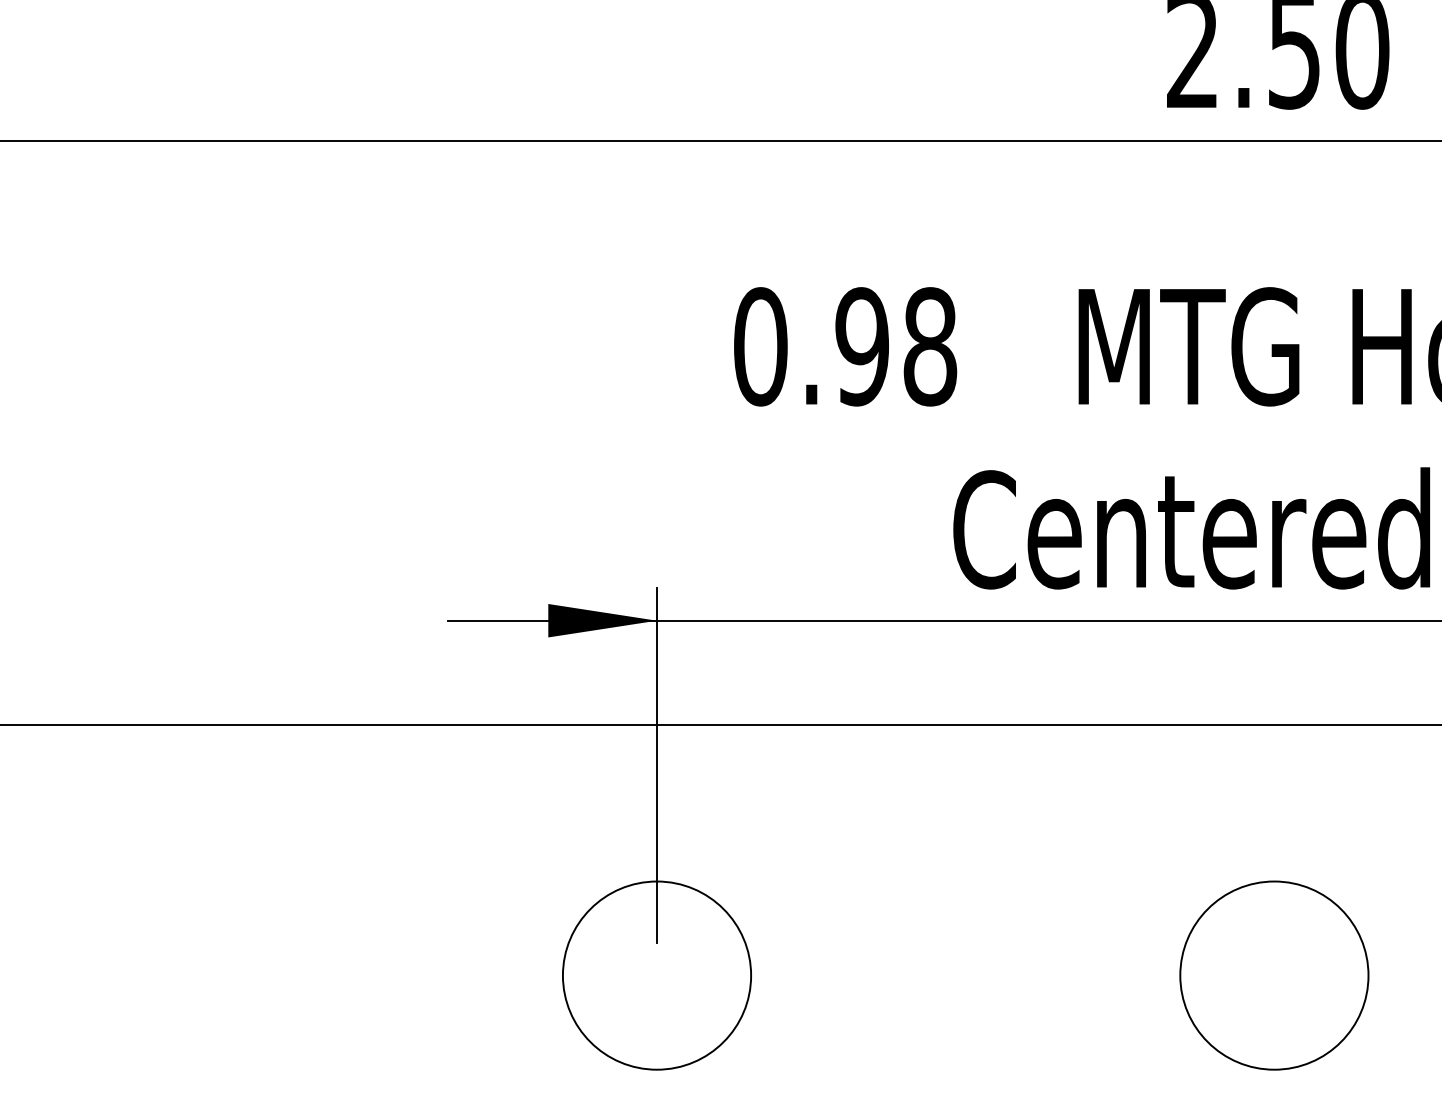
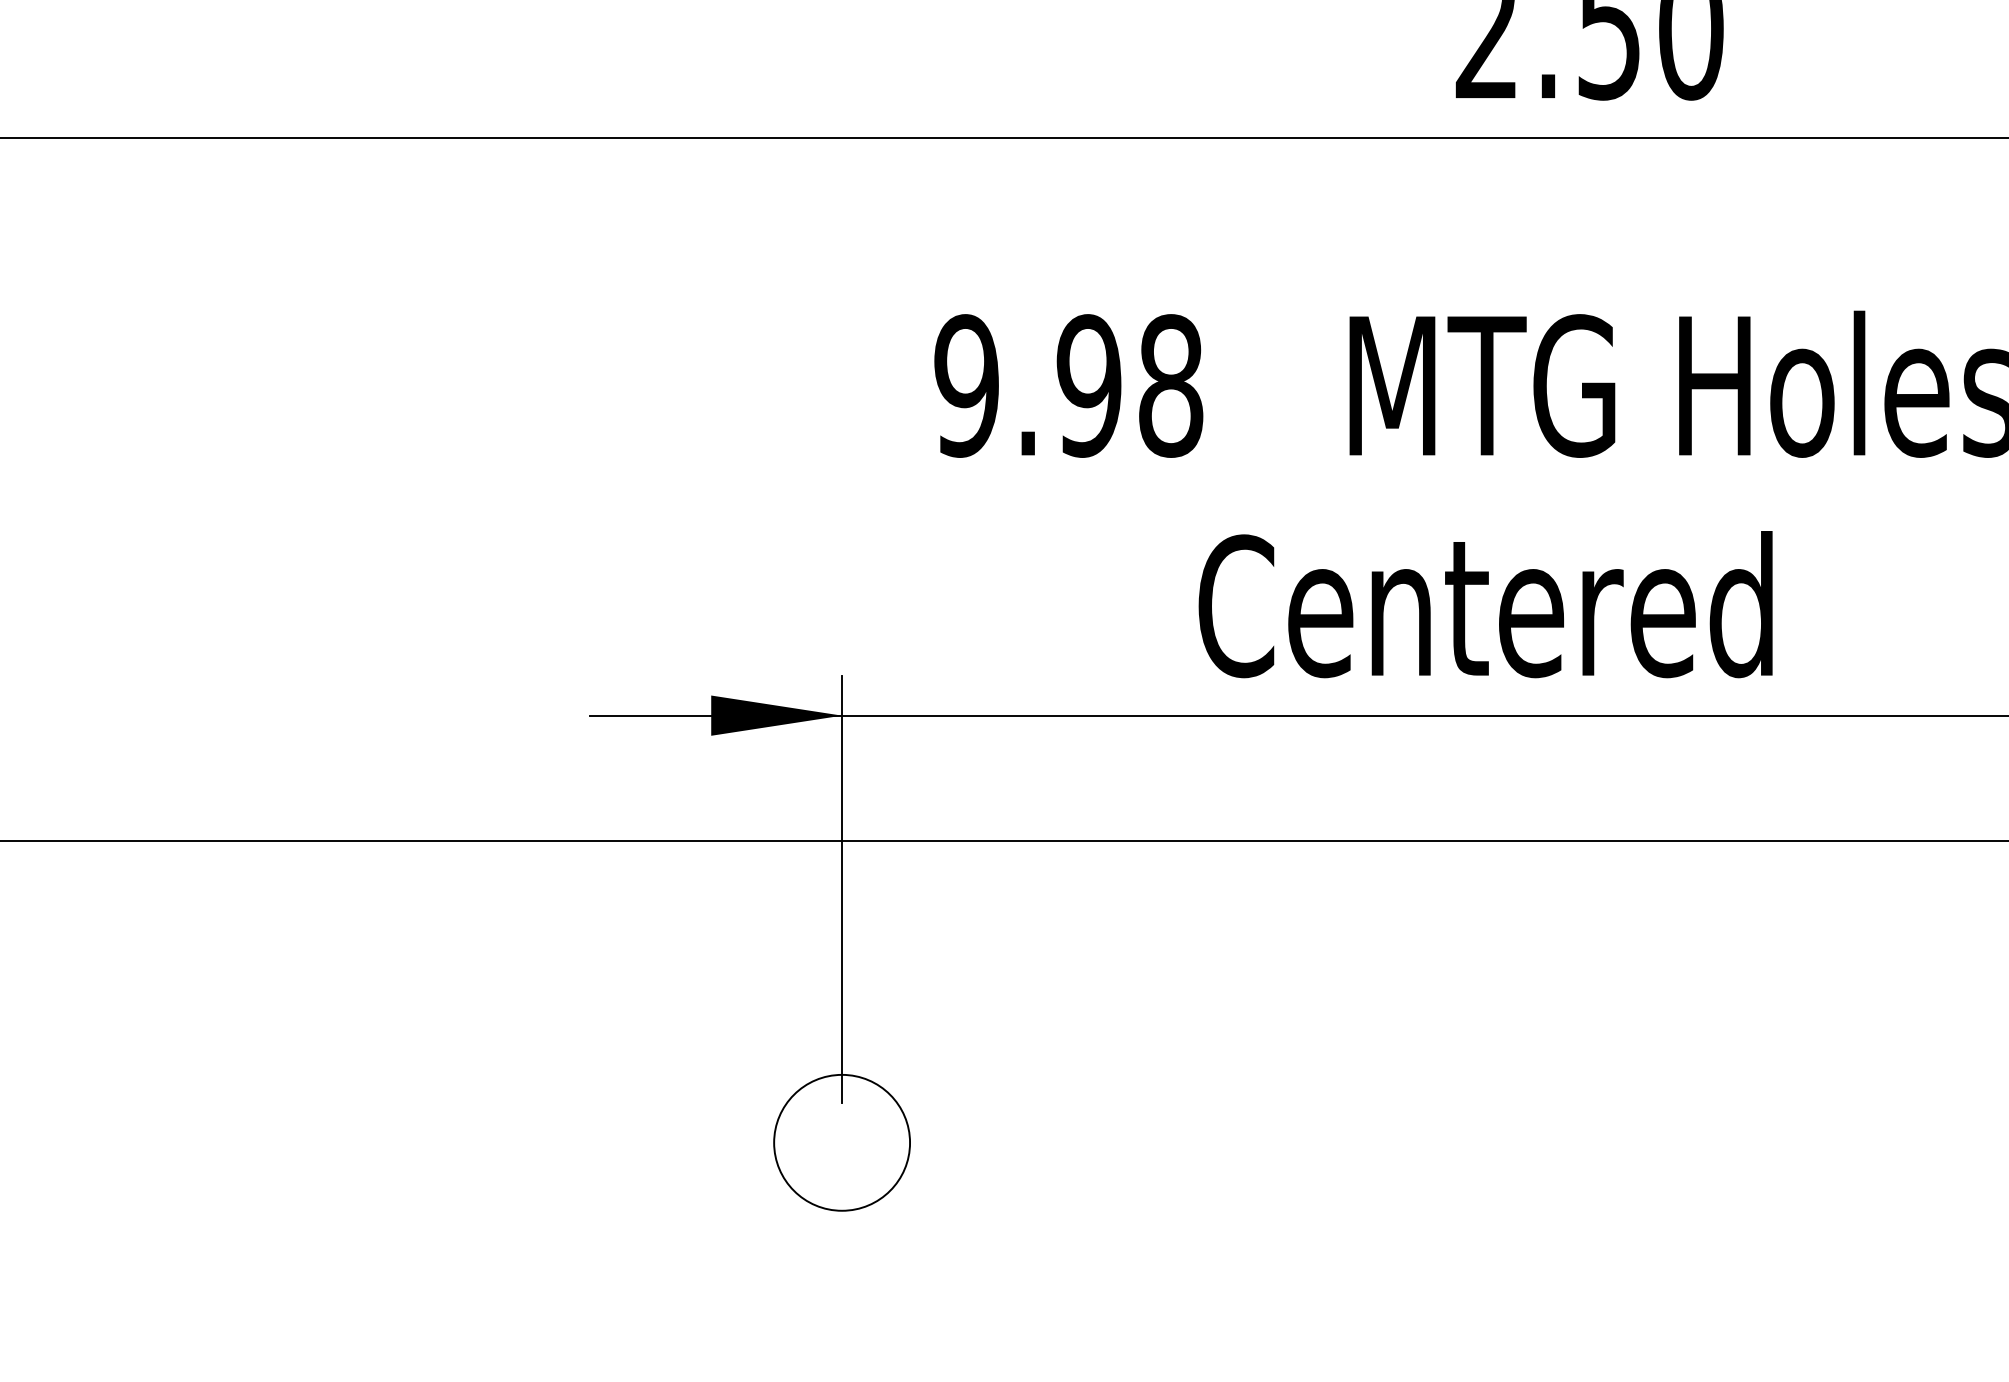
text: (760, 346) -> (966, 385), 0.98 -> 9.98
circle: (656, 975) -> (841, 1142), size x0.6
circle: (1274, 975) -> (1585, 1142), removed

